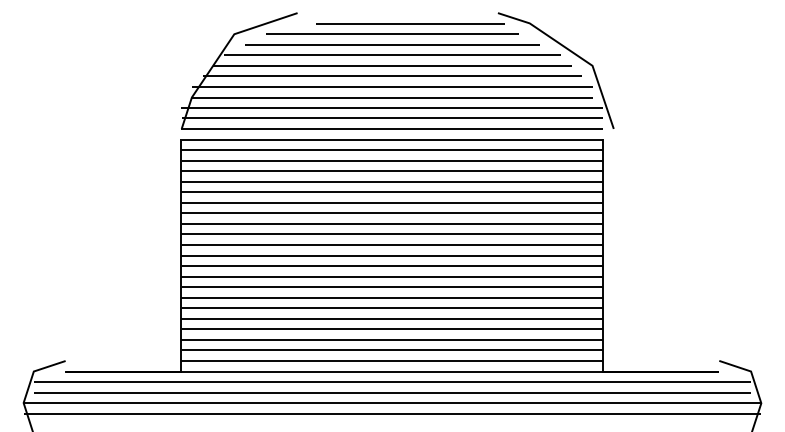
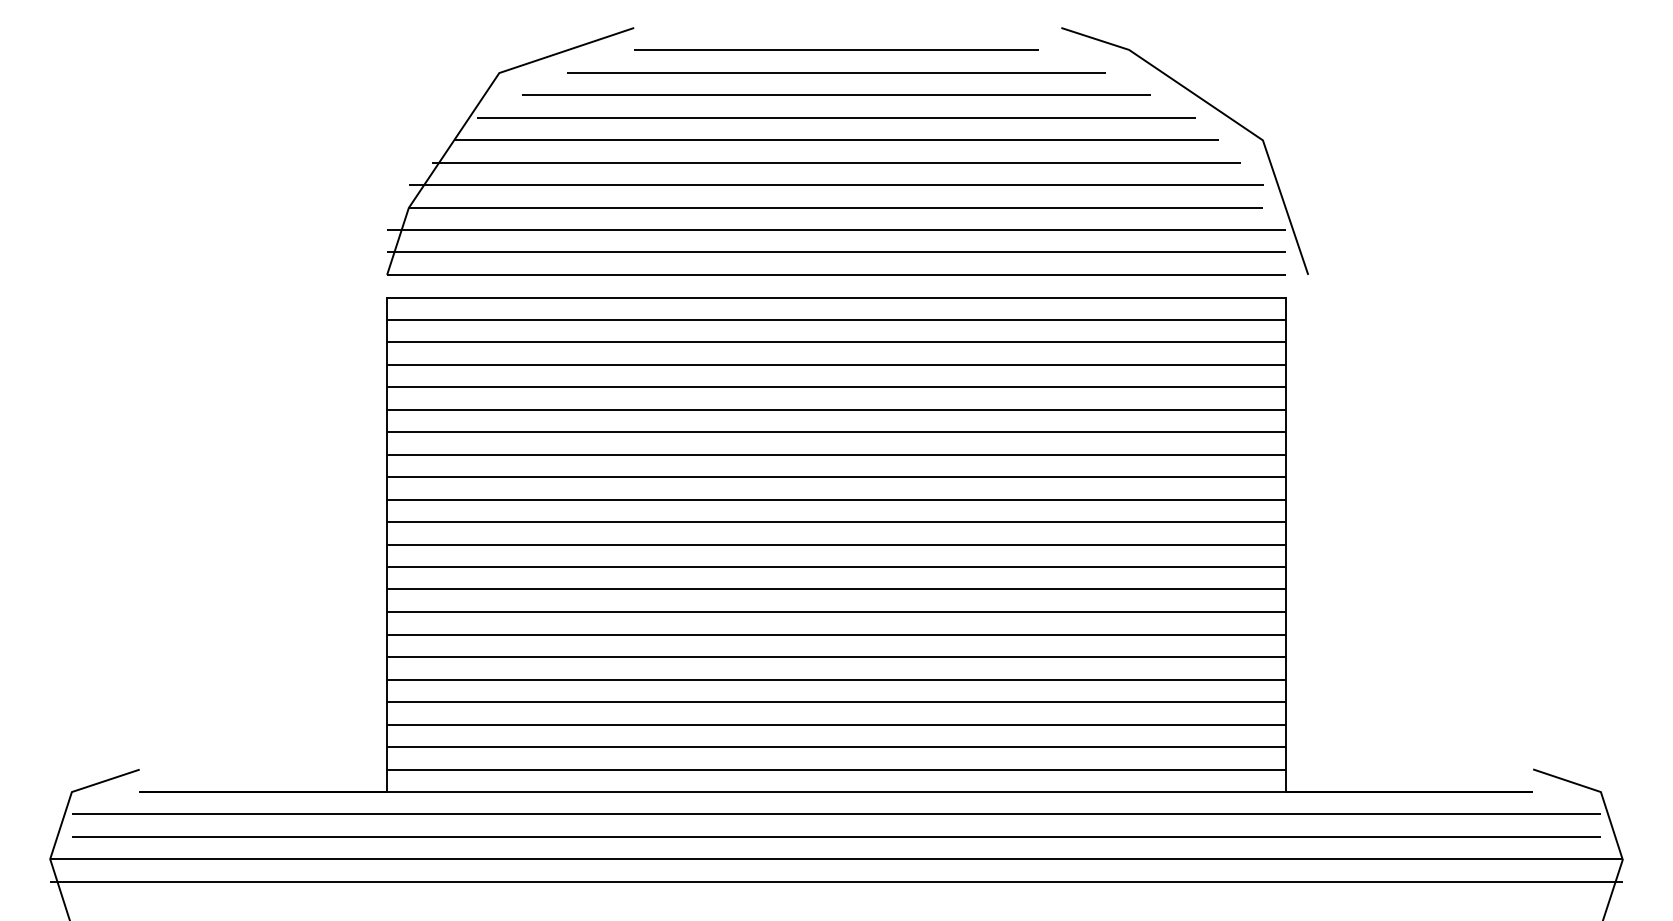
line: (410, 23) -> (836, 50), moved

